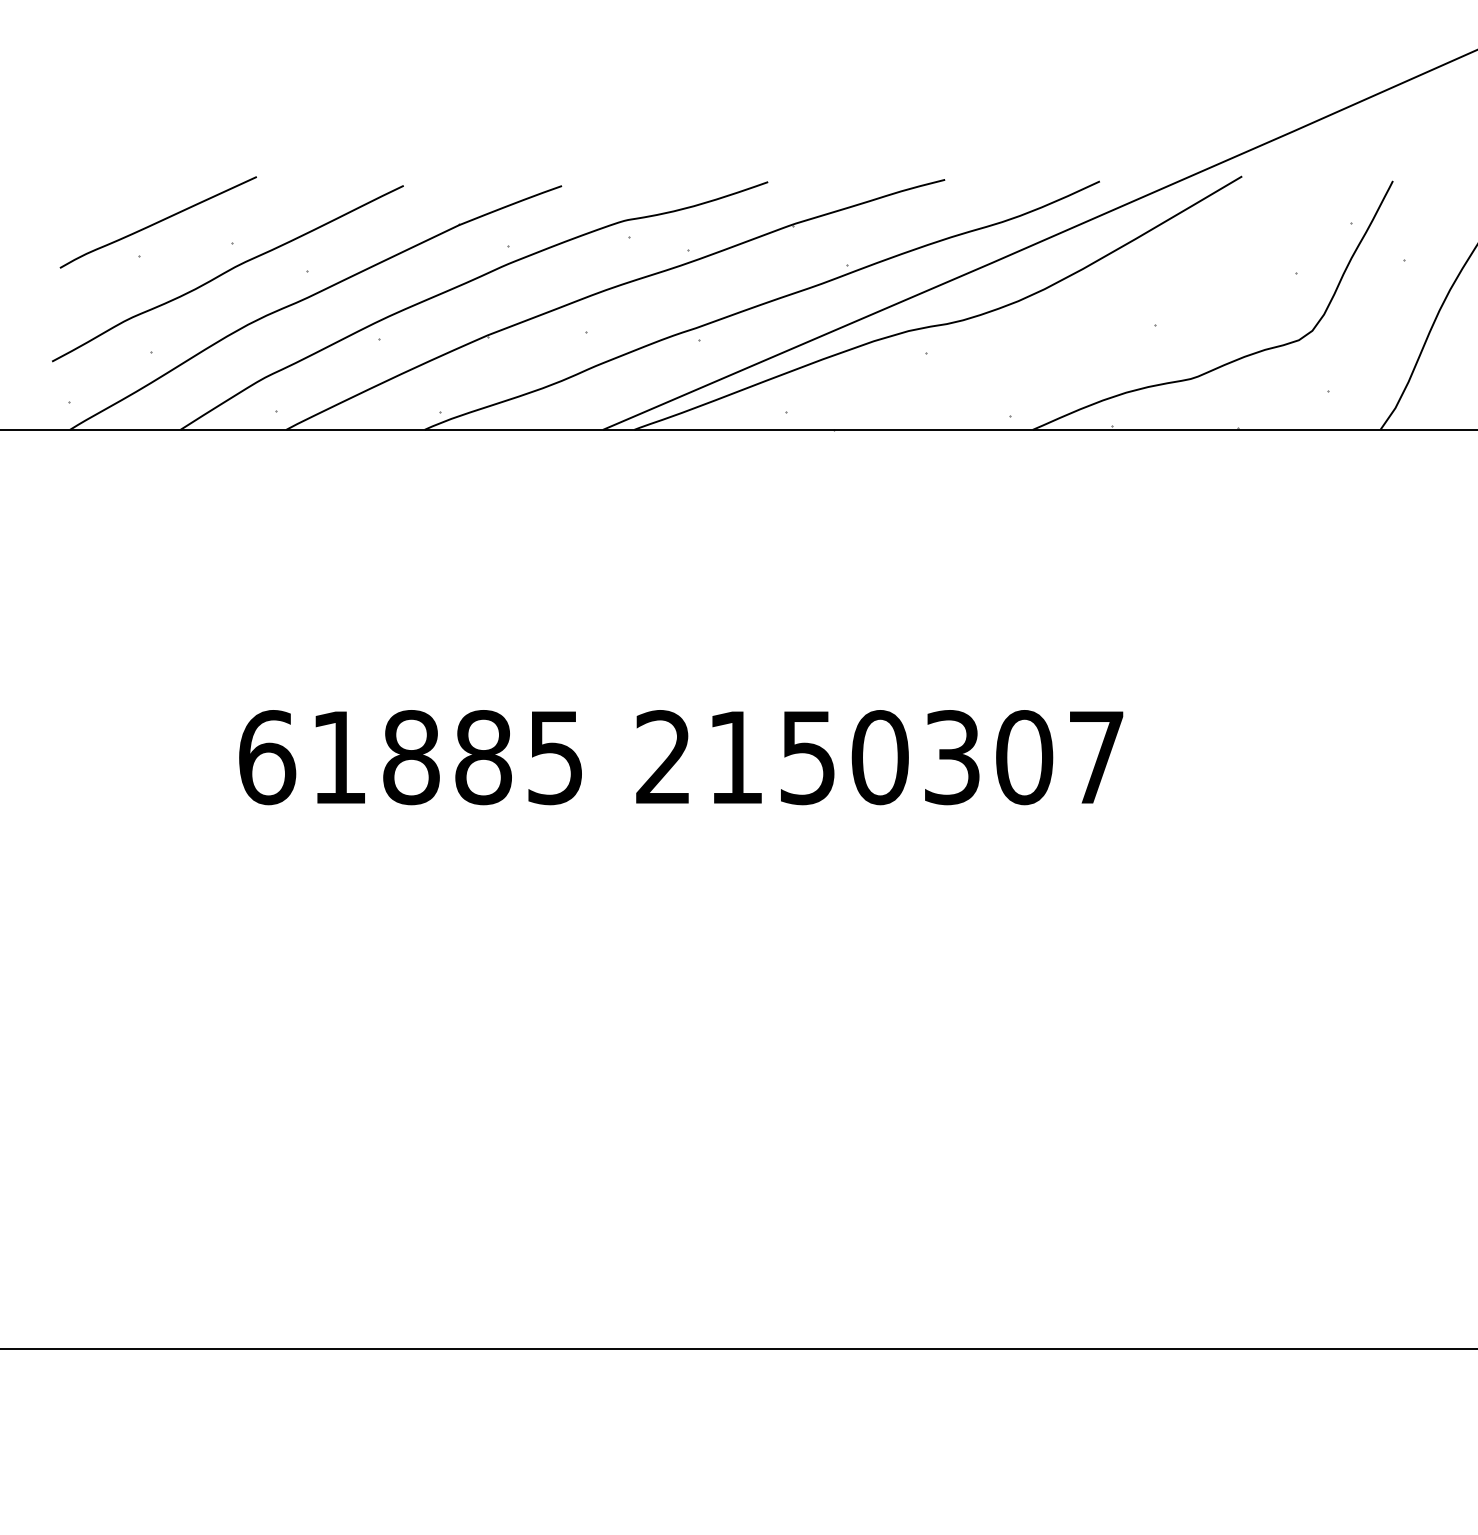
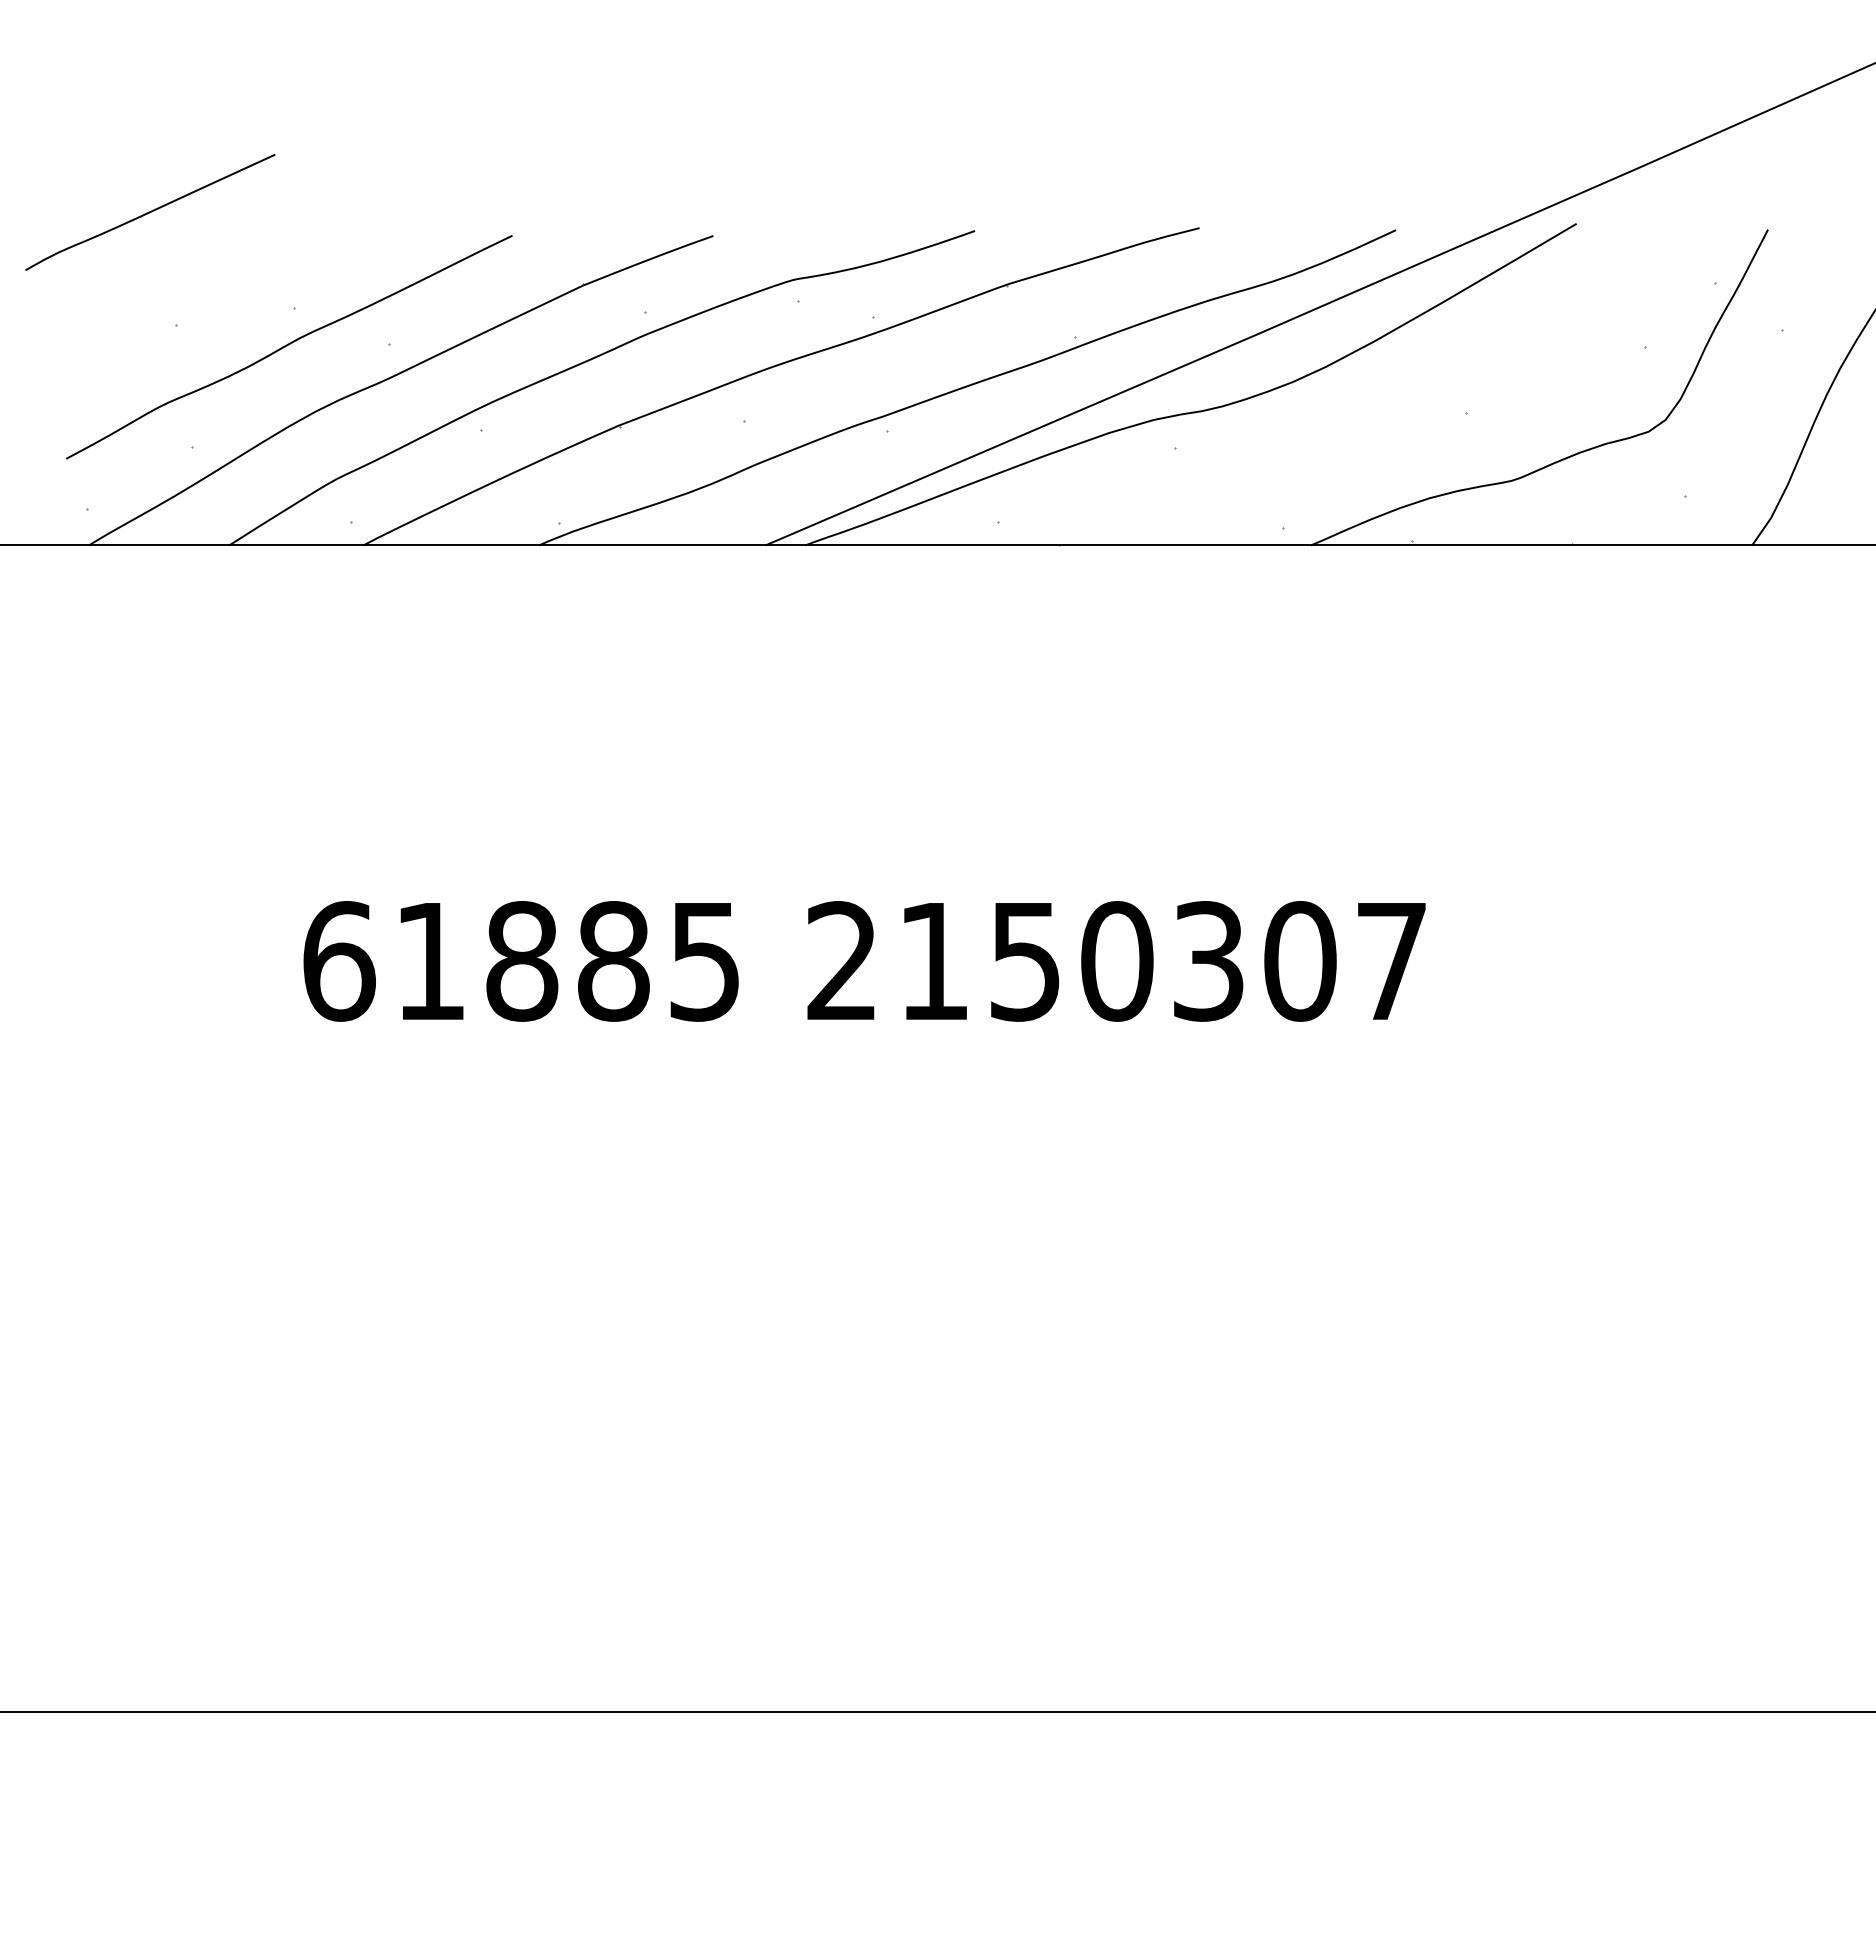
curve: (157, 222) -> (149, 212), moved

